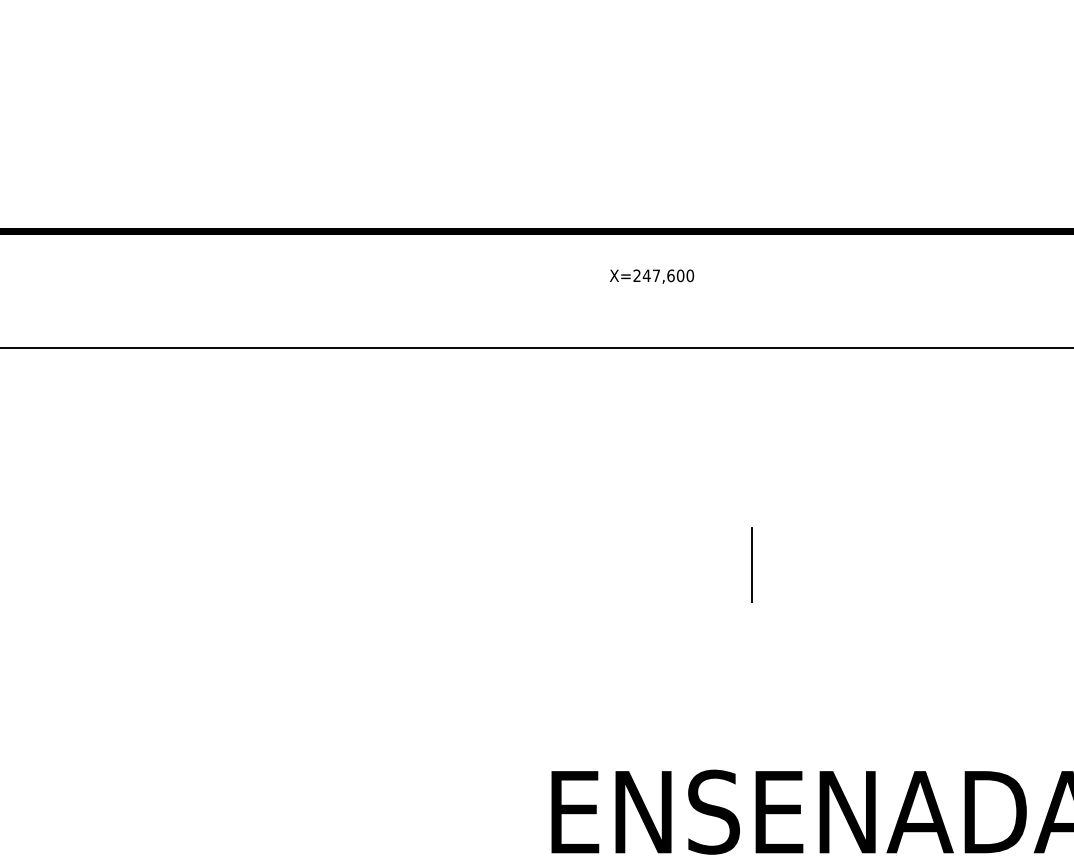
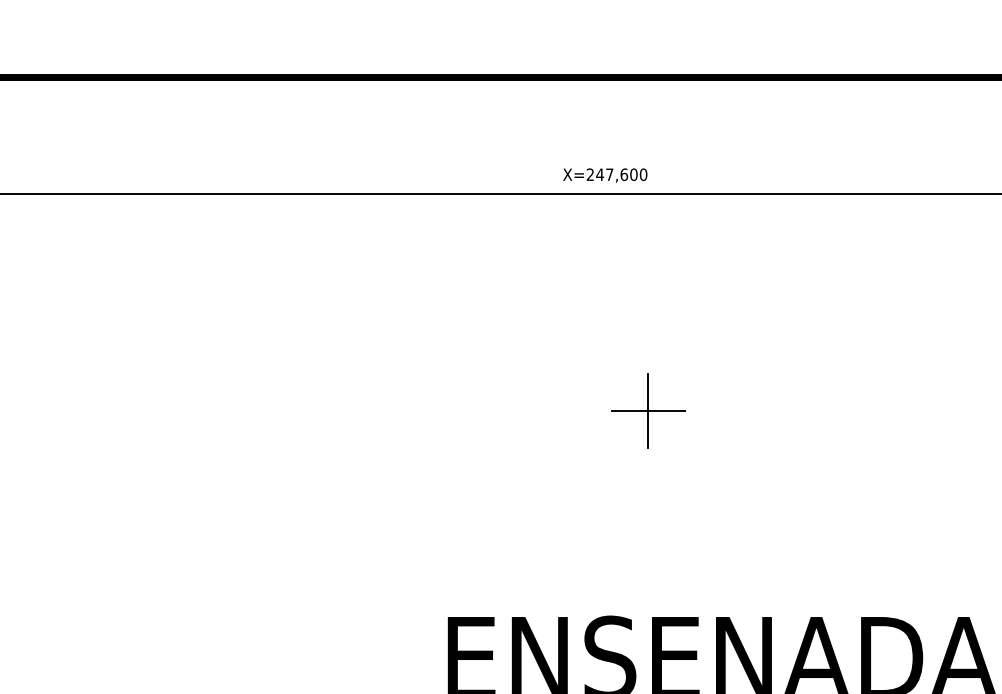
text: (652, 276) -> (605, 175), moved
line: (752, 565) -> (648, 411), added

